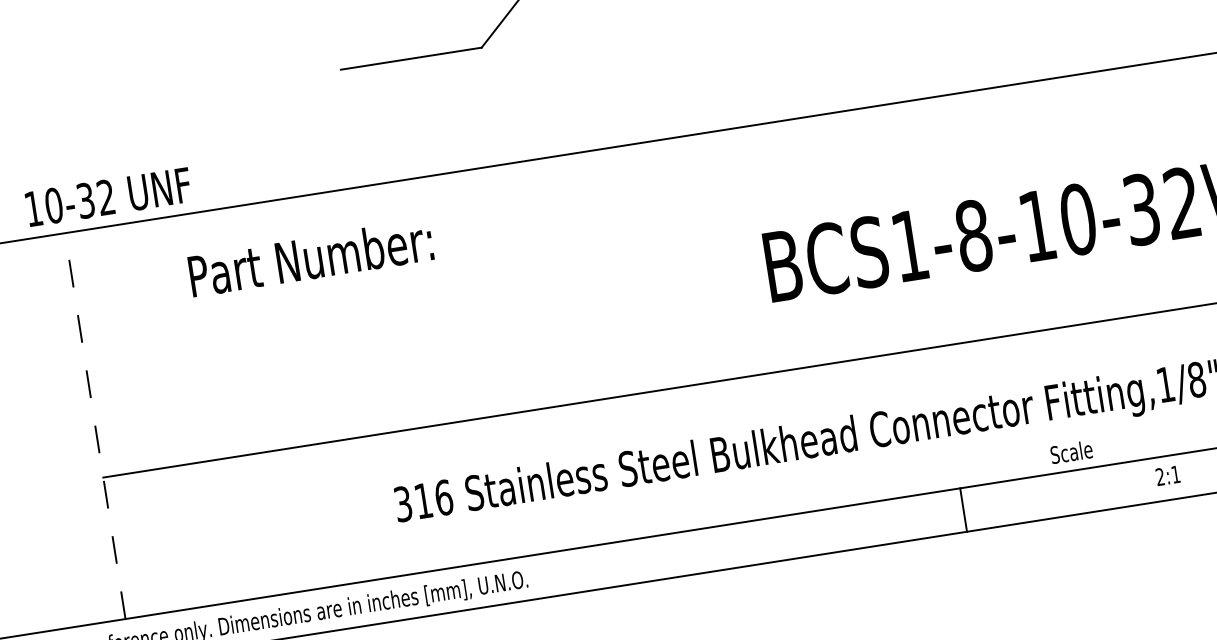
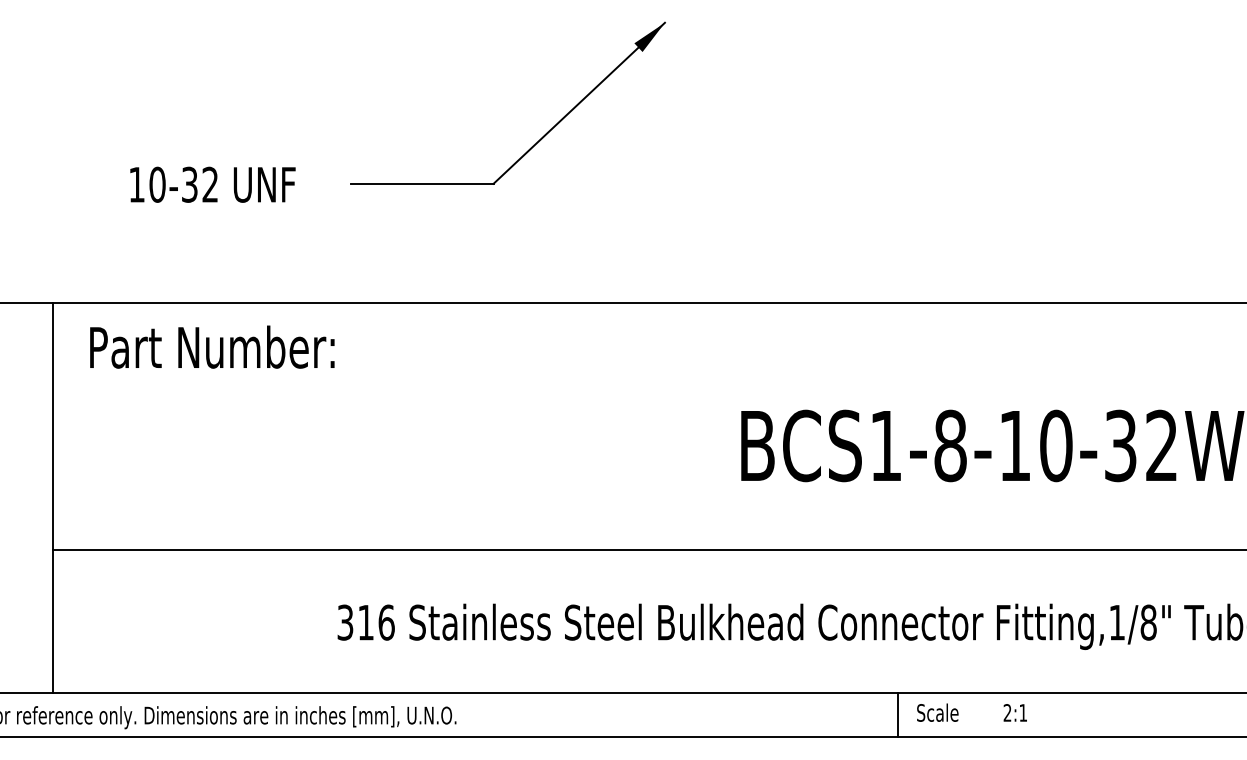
text: (108, 196) -> (212, 184), moved
text: (311, 257) -> (212, 346), moved
line: (95, 425) -> (53, 497), dashed -> solid
text: (1071, 451) -> (937, 712), moved
text: (1167, 475) -> (1014, 712), moved

